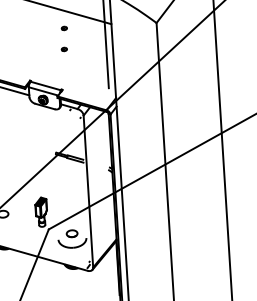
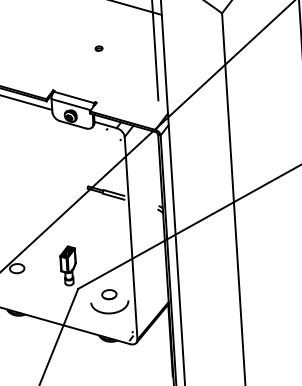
part: (63, 28) -> (97, 20), removed

